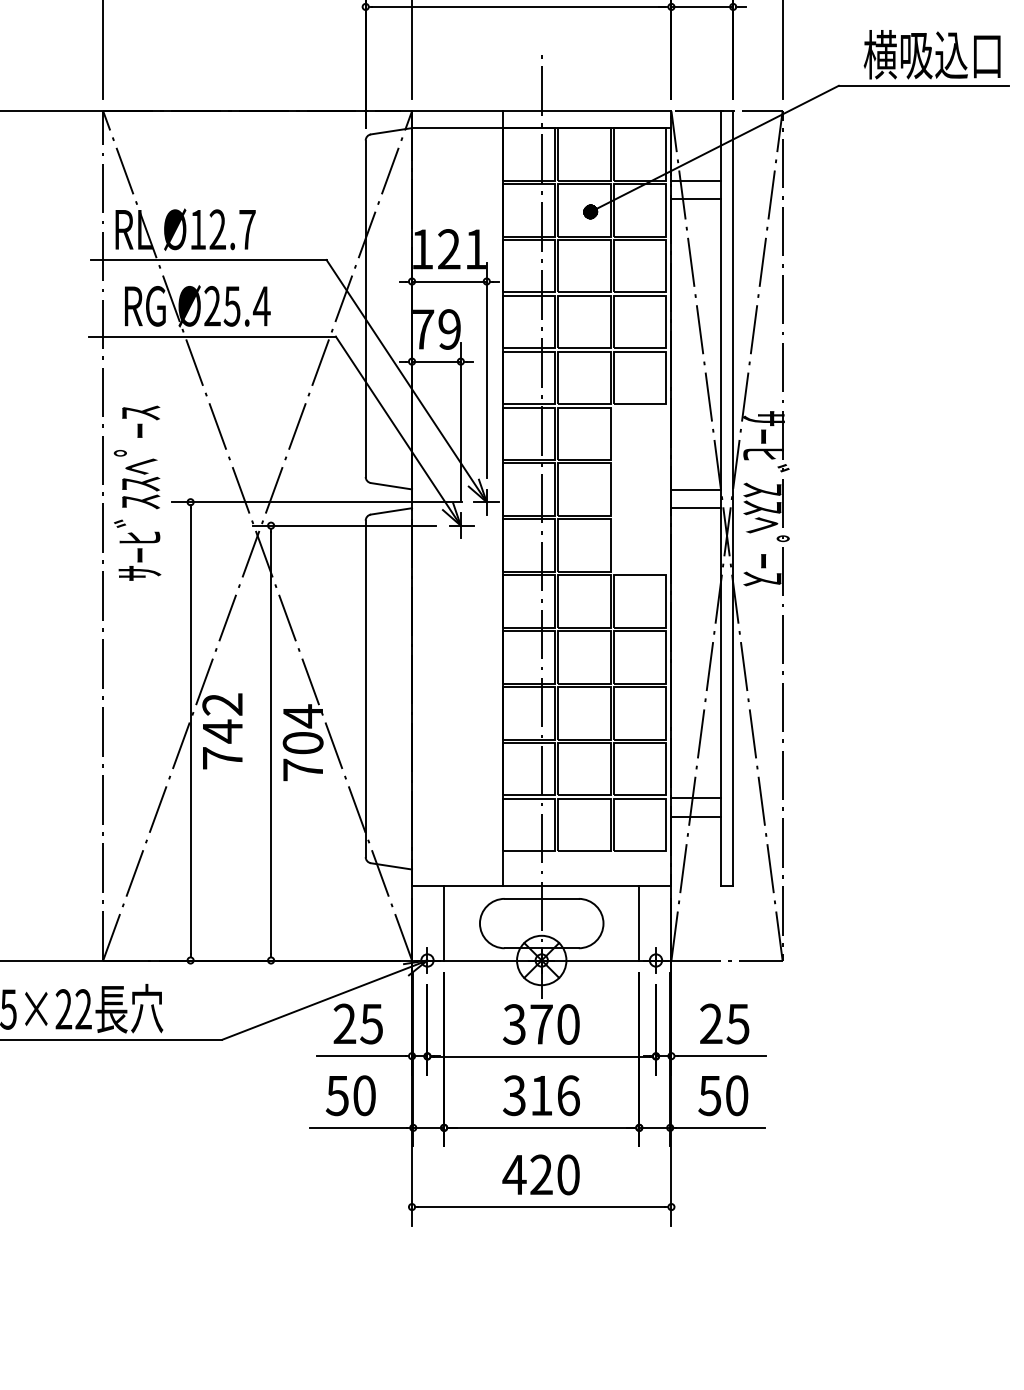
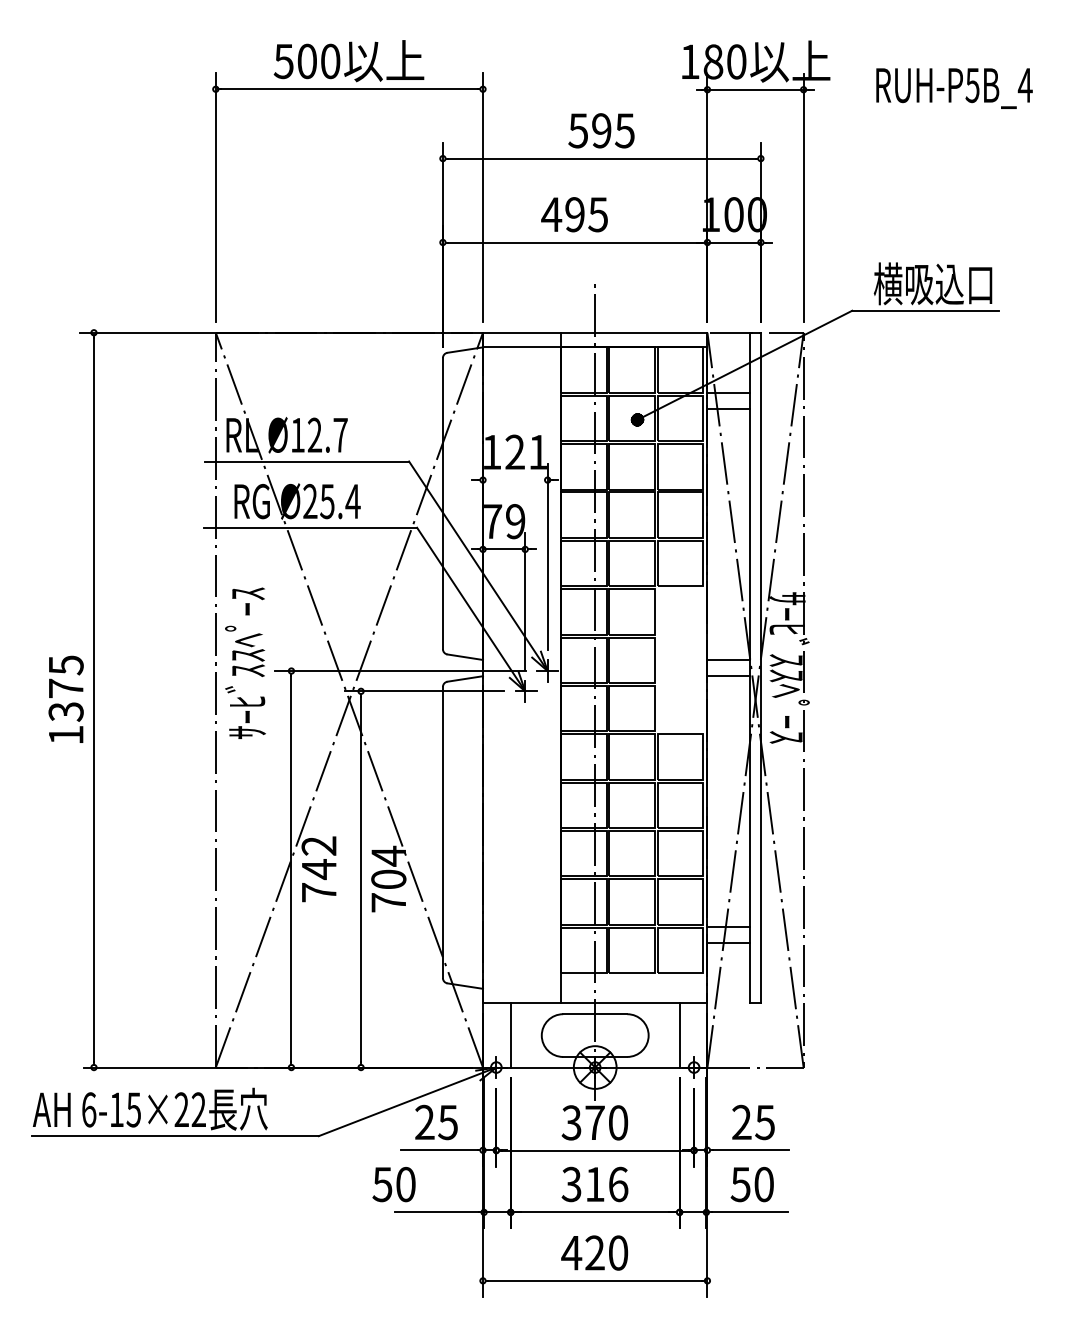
line: (449, 281) -> (515, 480), removed
text: (350, 1095) -> (393, 1184), moved

